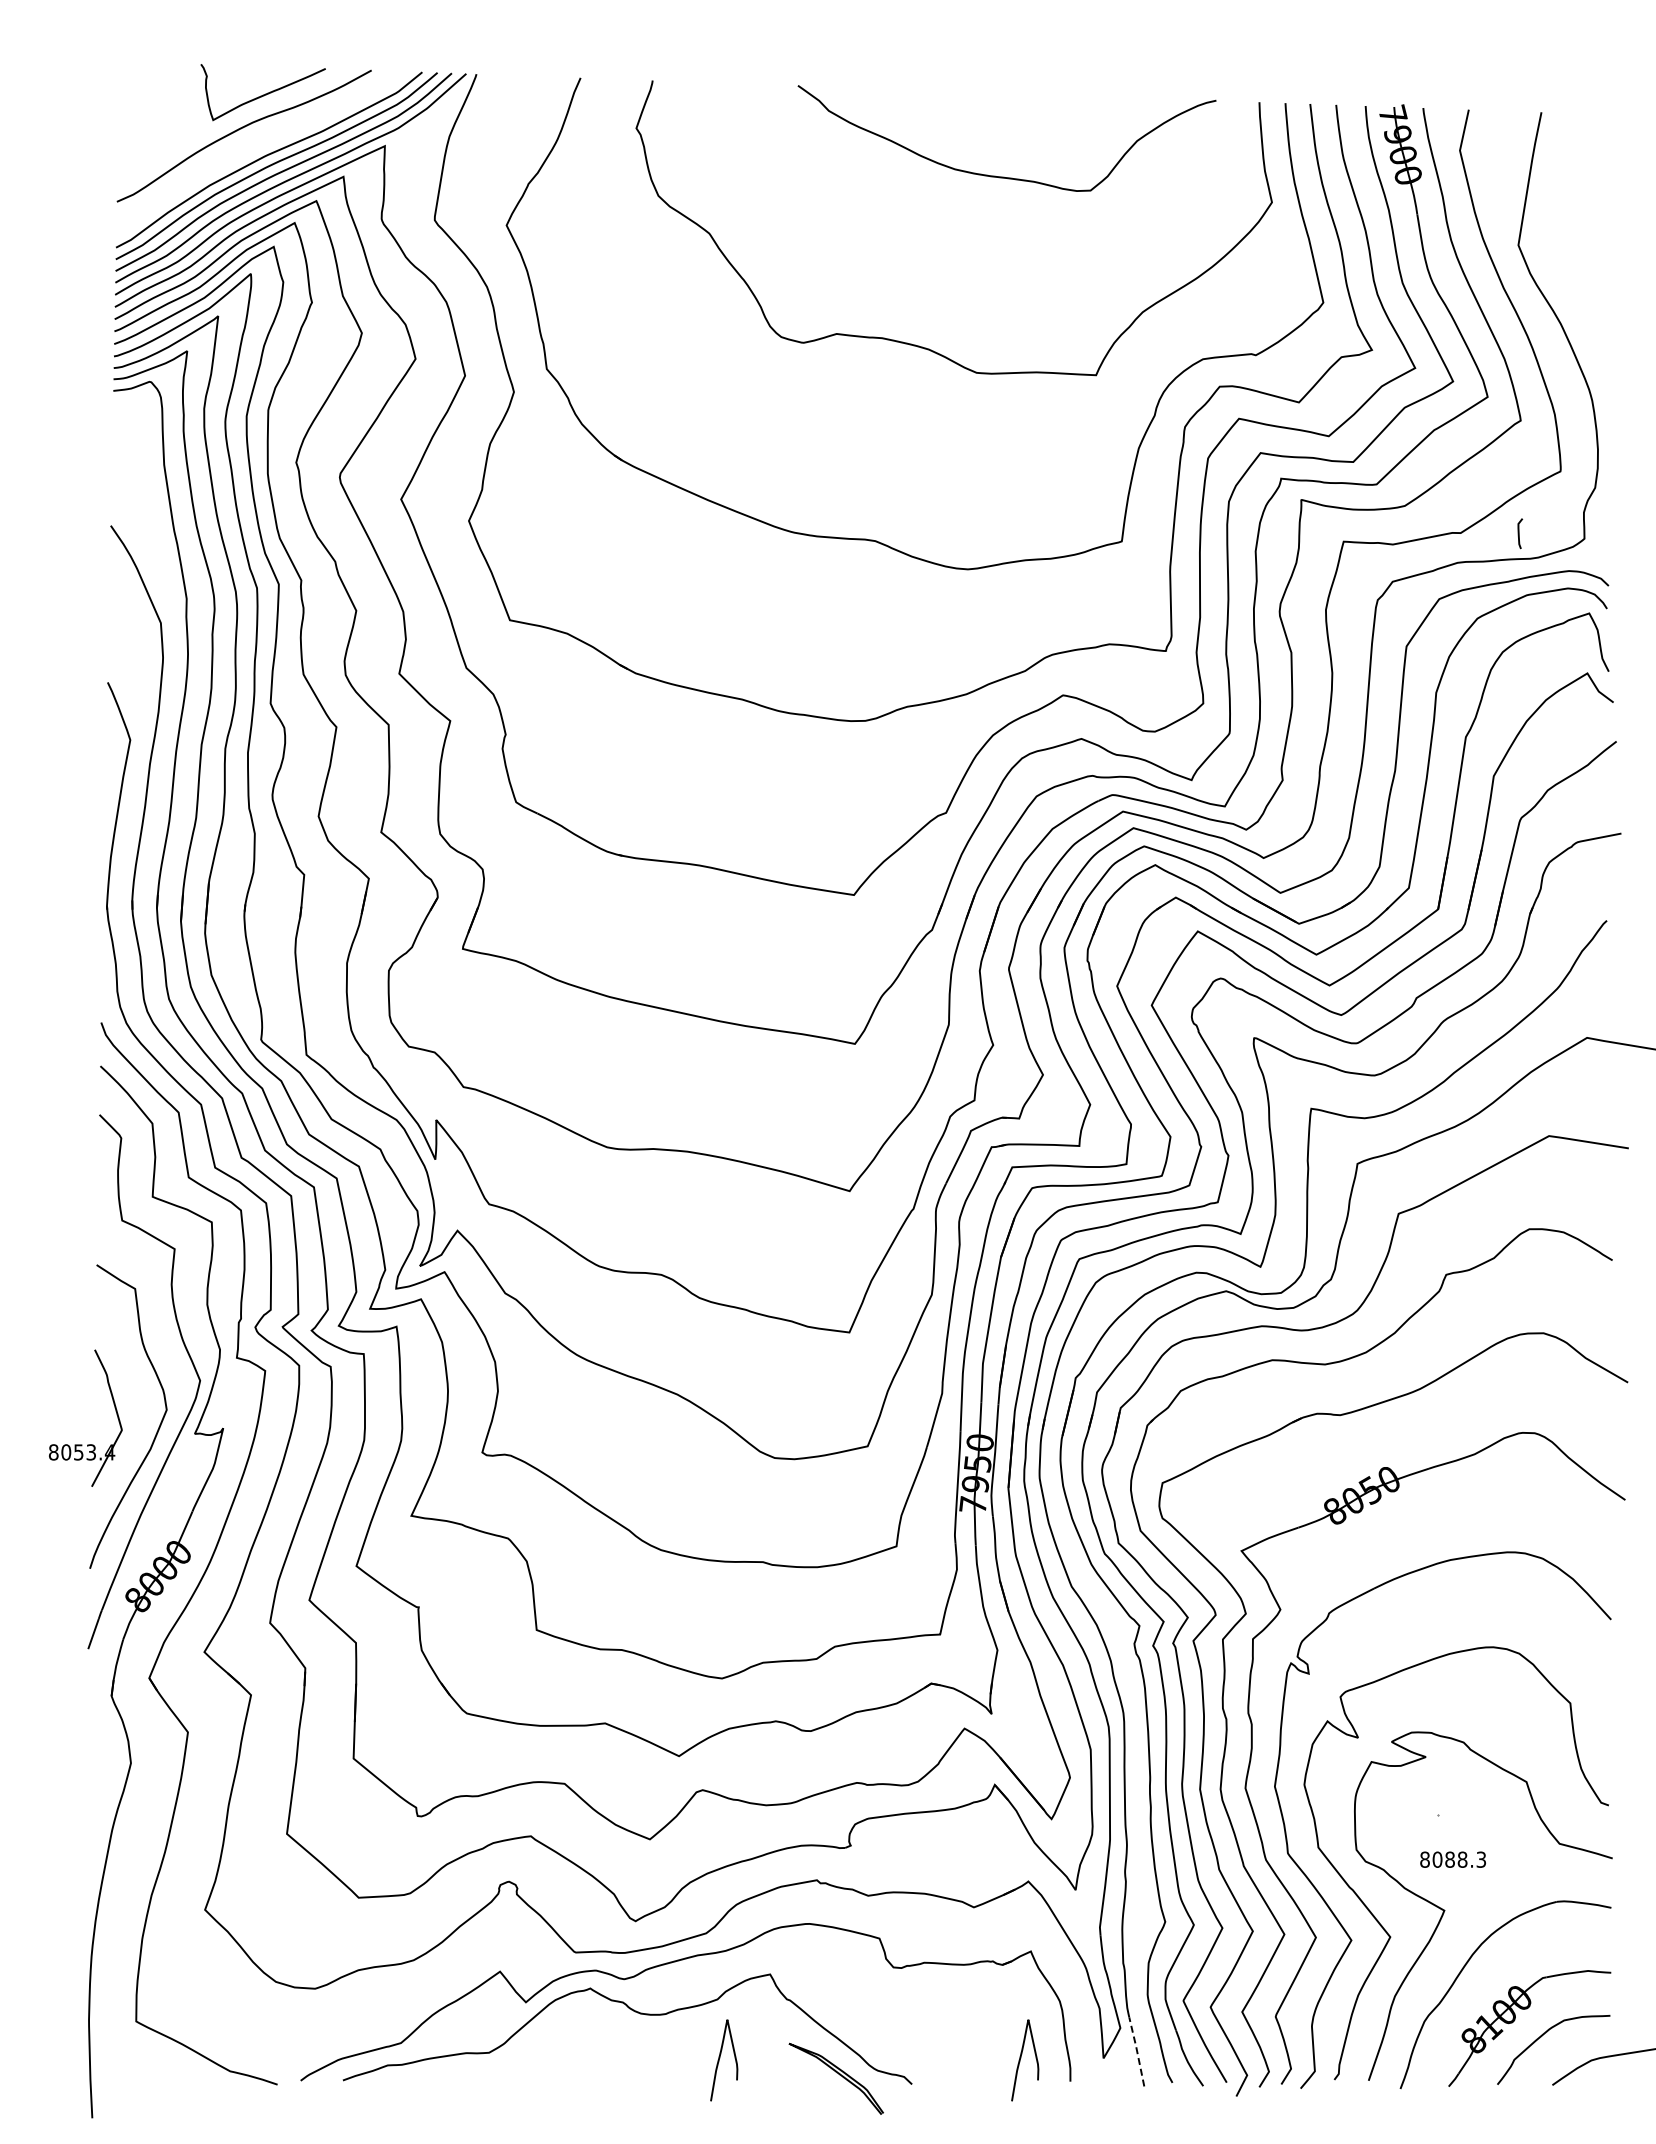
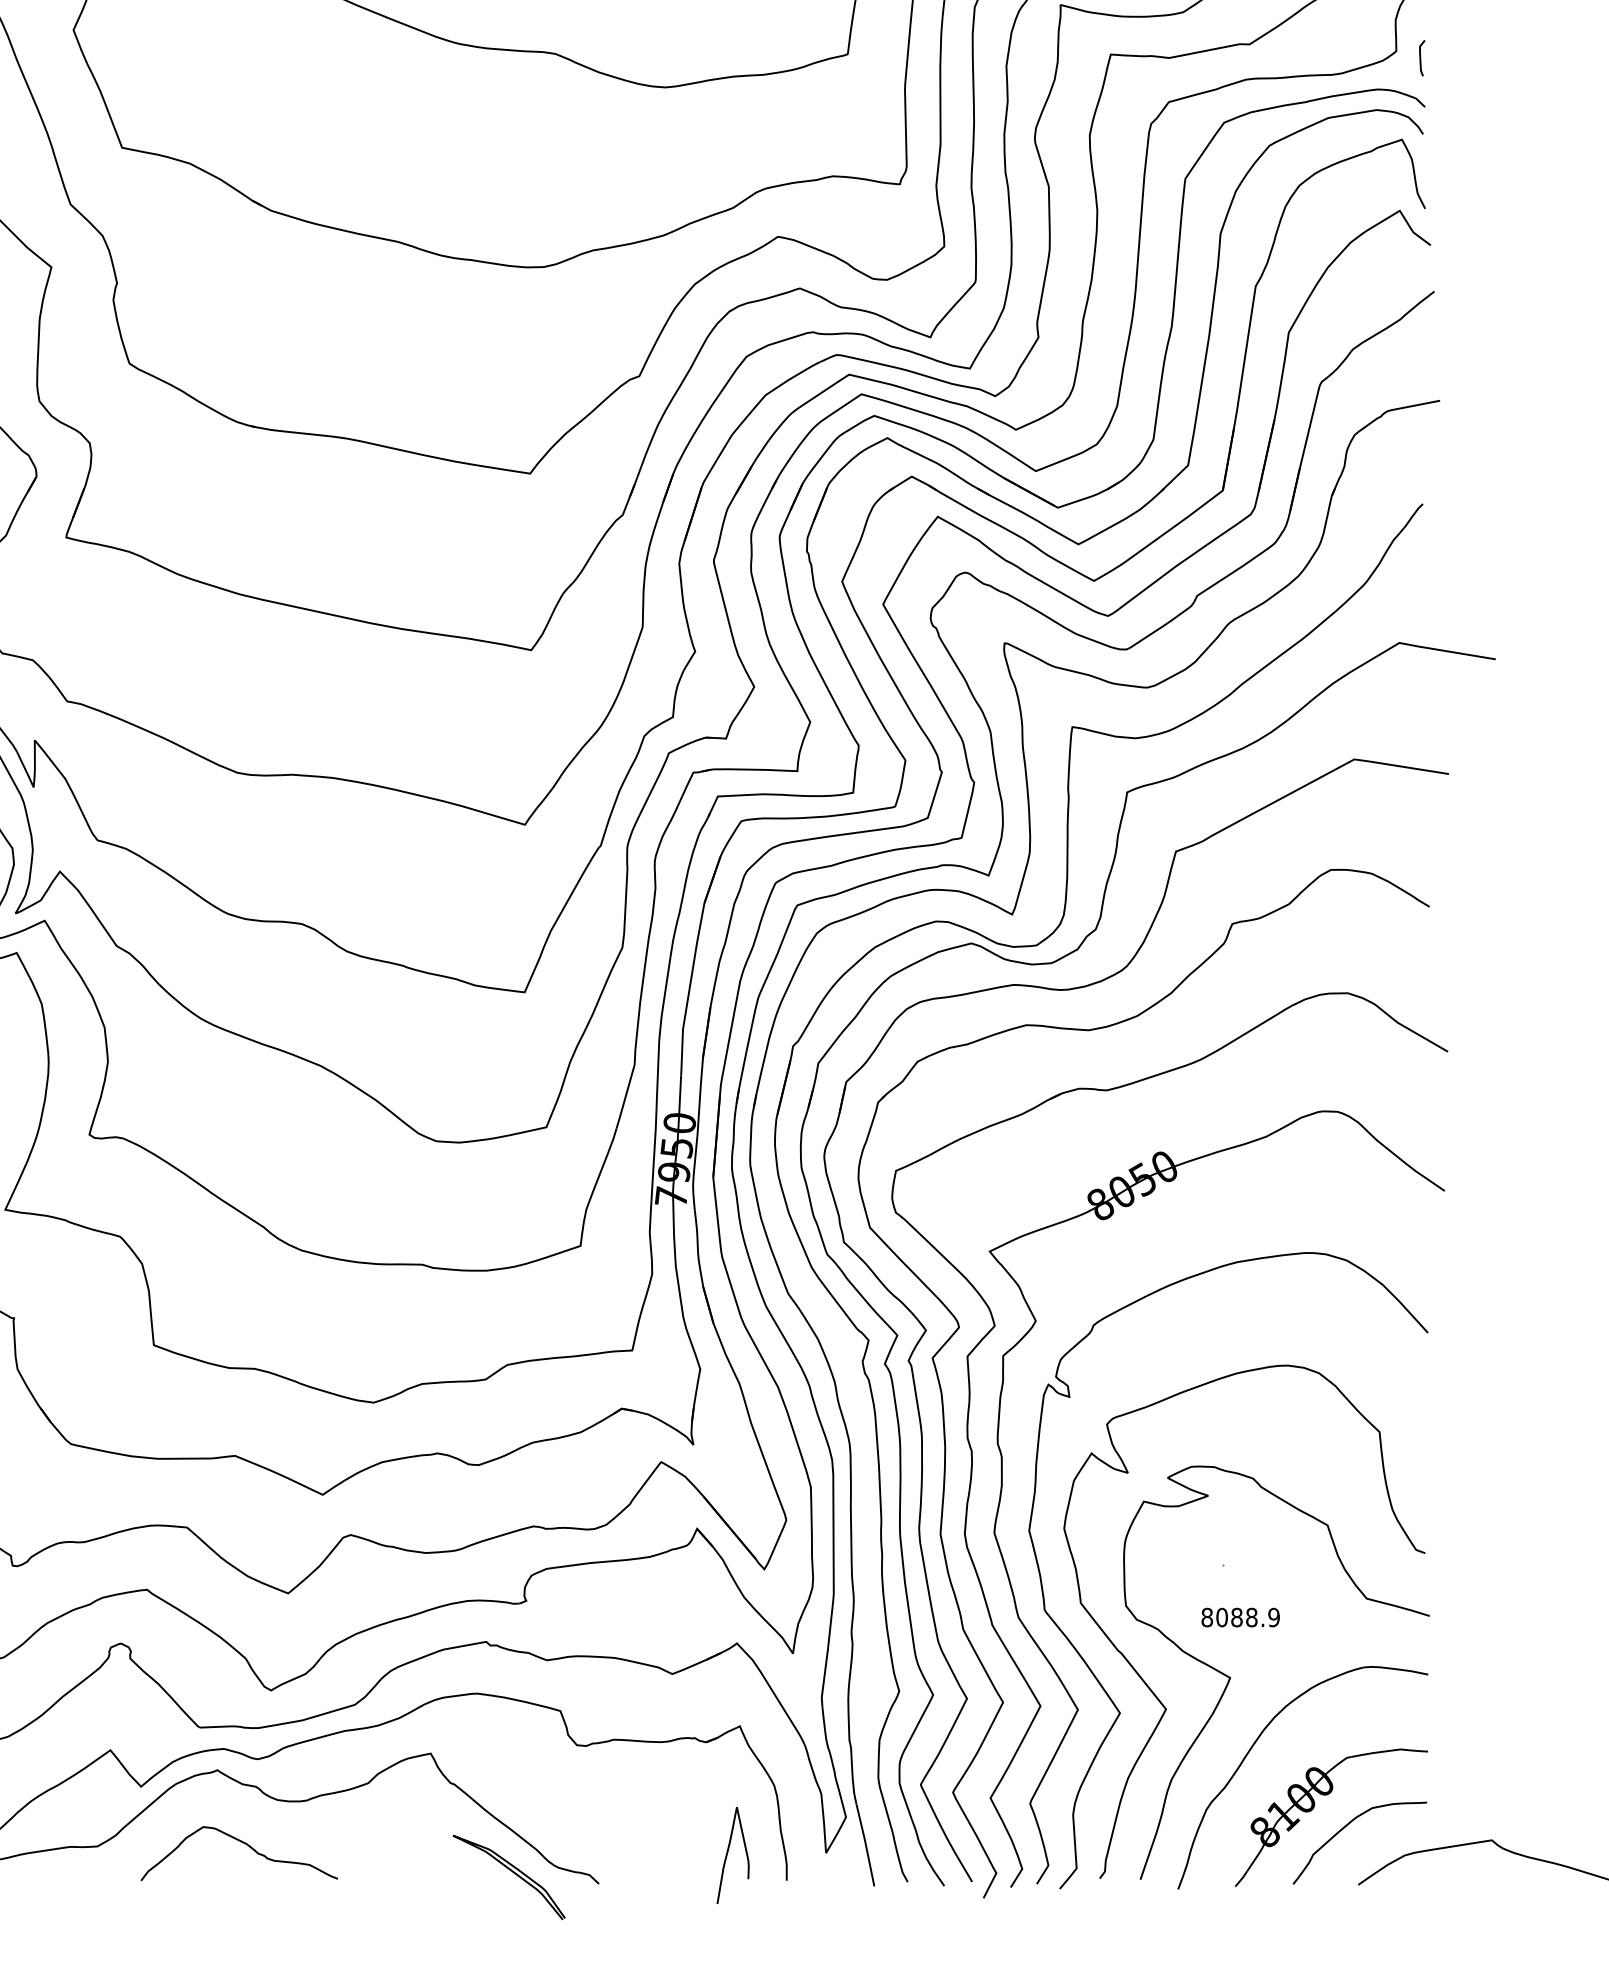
curve: (1519, 533) -> (1421, 57), moved
text: (1481, 1859) -> (1274, 1617), 8088.3 -> 8088.9
curve: (611, 2050) -> (242, 1843), added
line: (1136, 2050) -> (865, 1843), dashed -> solid
curve: (720, 2058) -> (371, 1853), removed

